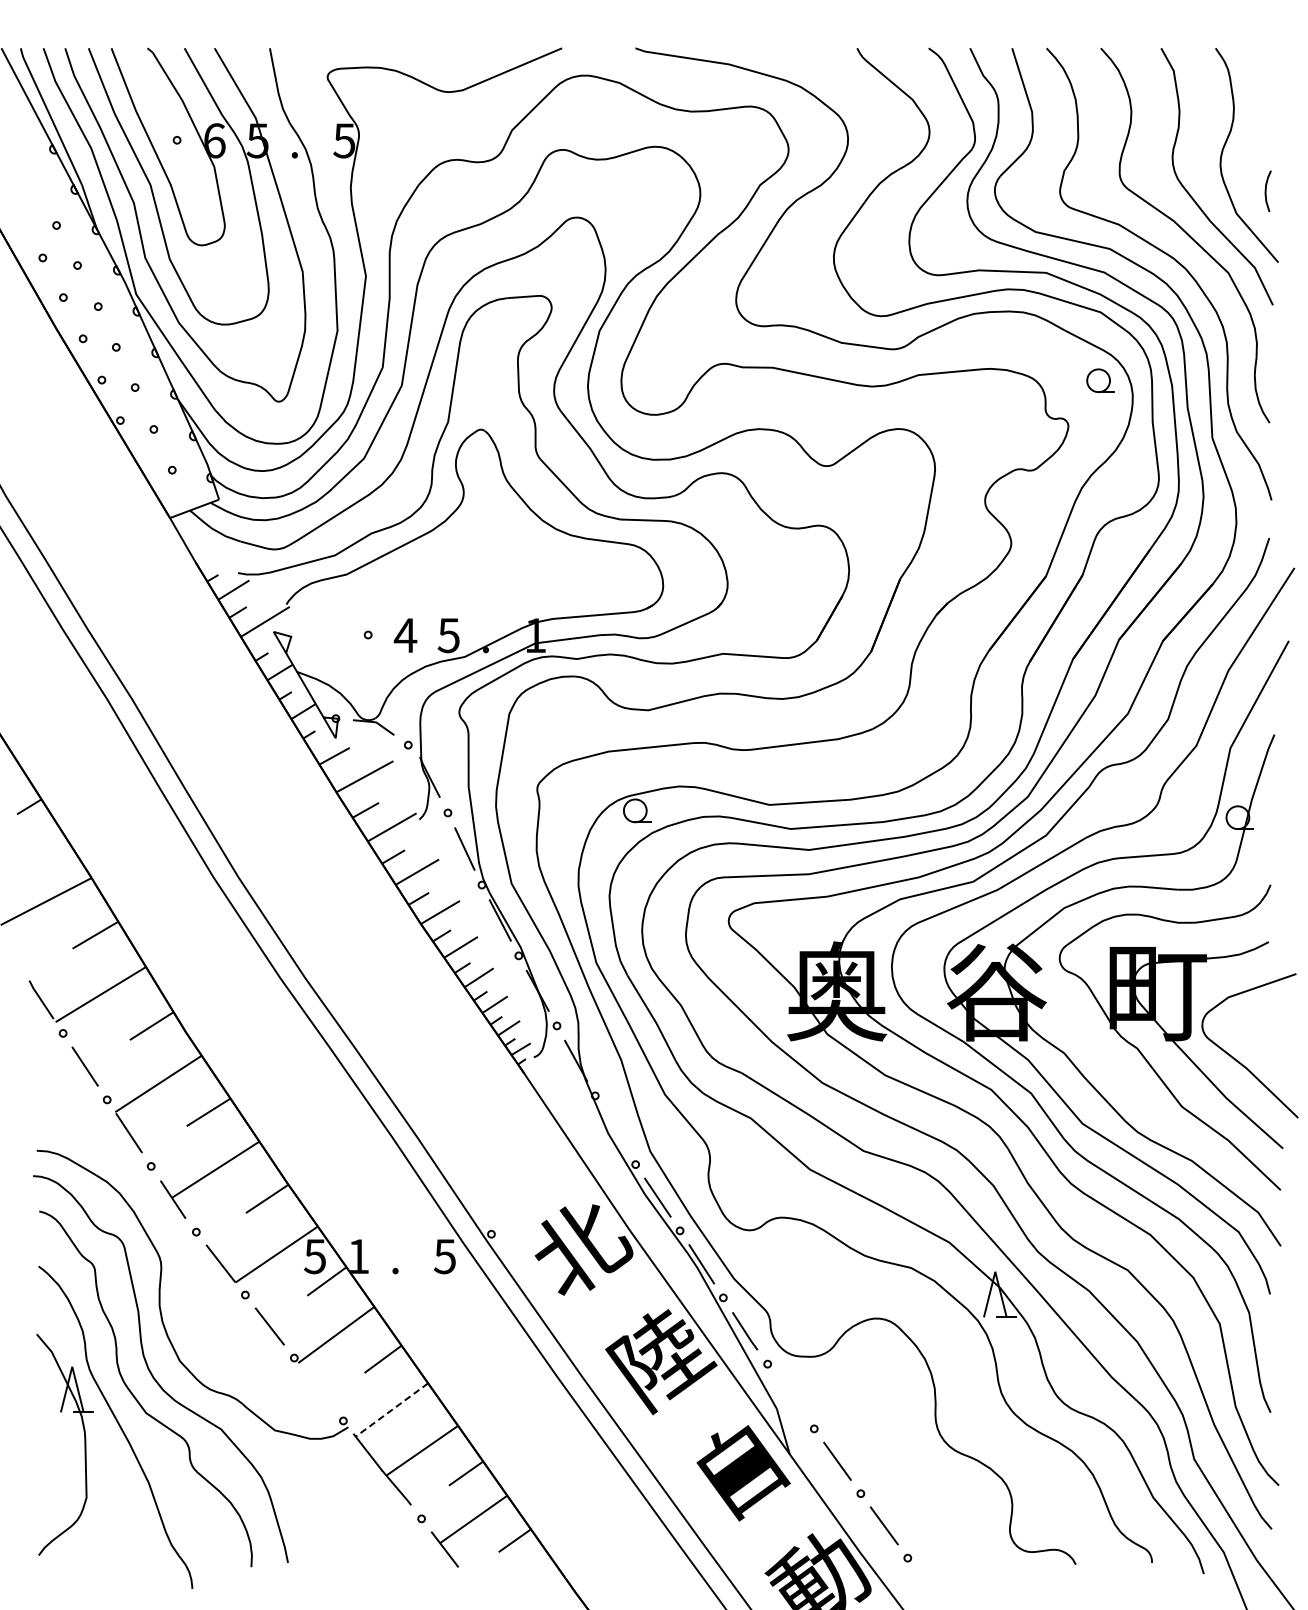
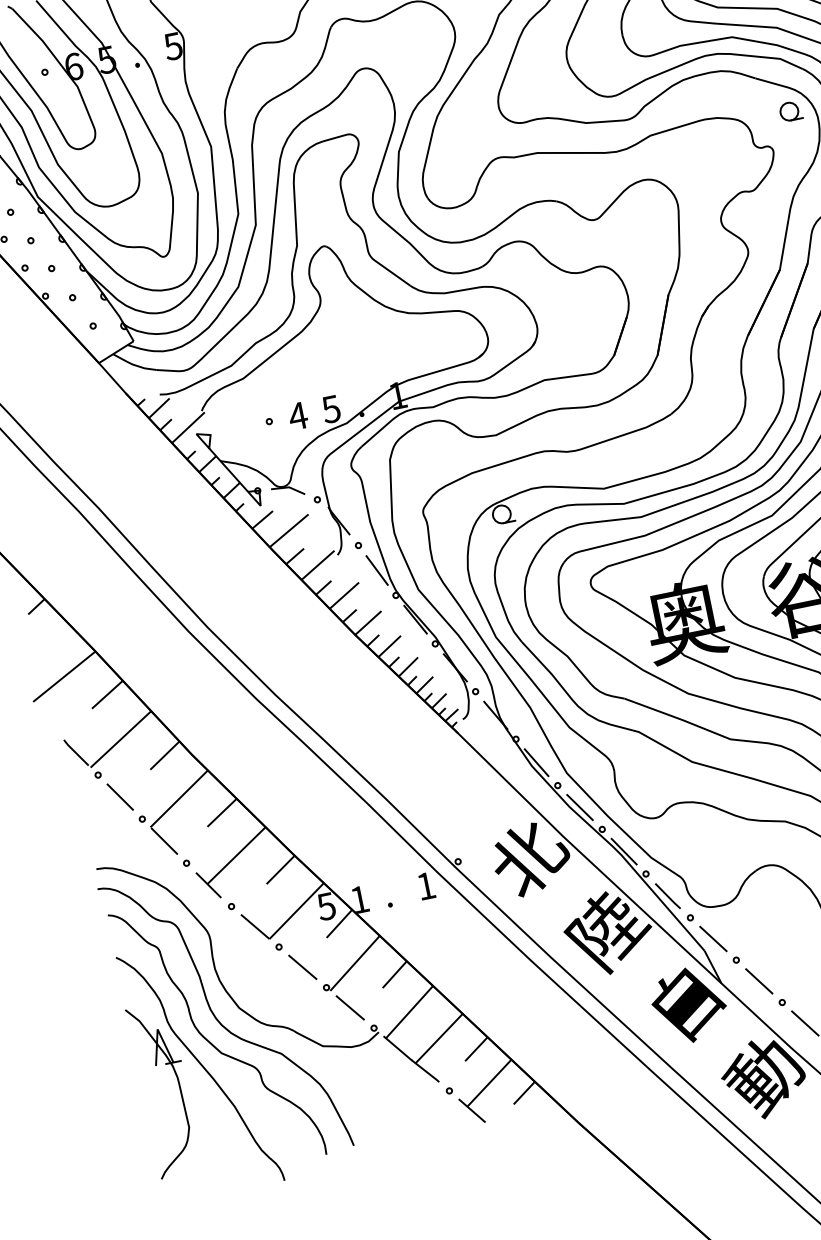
line: (614, 1130) -> (536, 762), added
text: (444, 1256) -> (425, 886), 5 -> 1
line: (318, 1389) -> (349, 1007), added
line: (790, 1396) -> (713, 939), added
line: (391, 1410) -> (409, 1012), dashed -> solid

